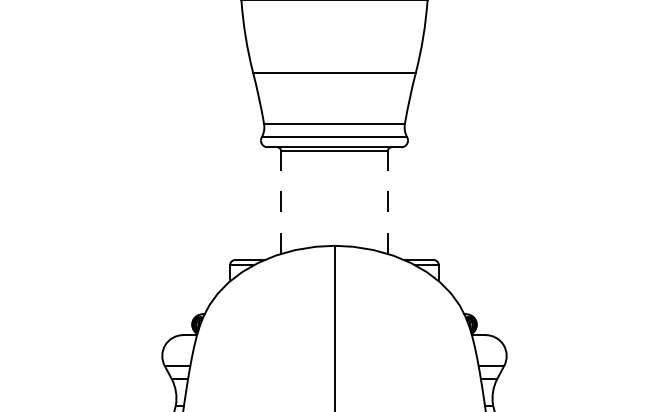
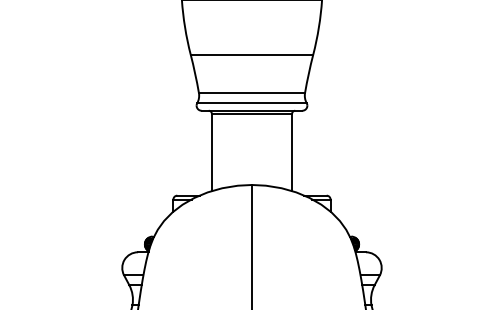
line: (280, 202) -> (211, 152), dashed -> solid
line: (388, 202) -> (292, 152), dashed -> solid

